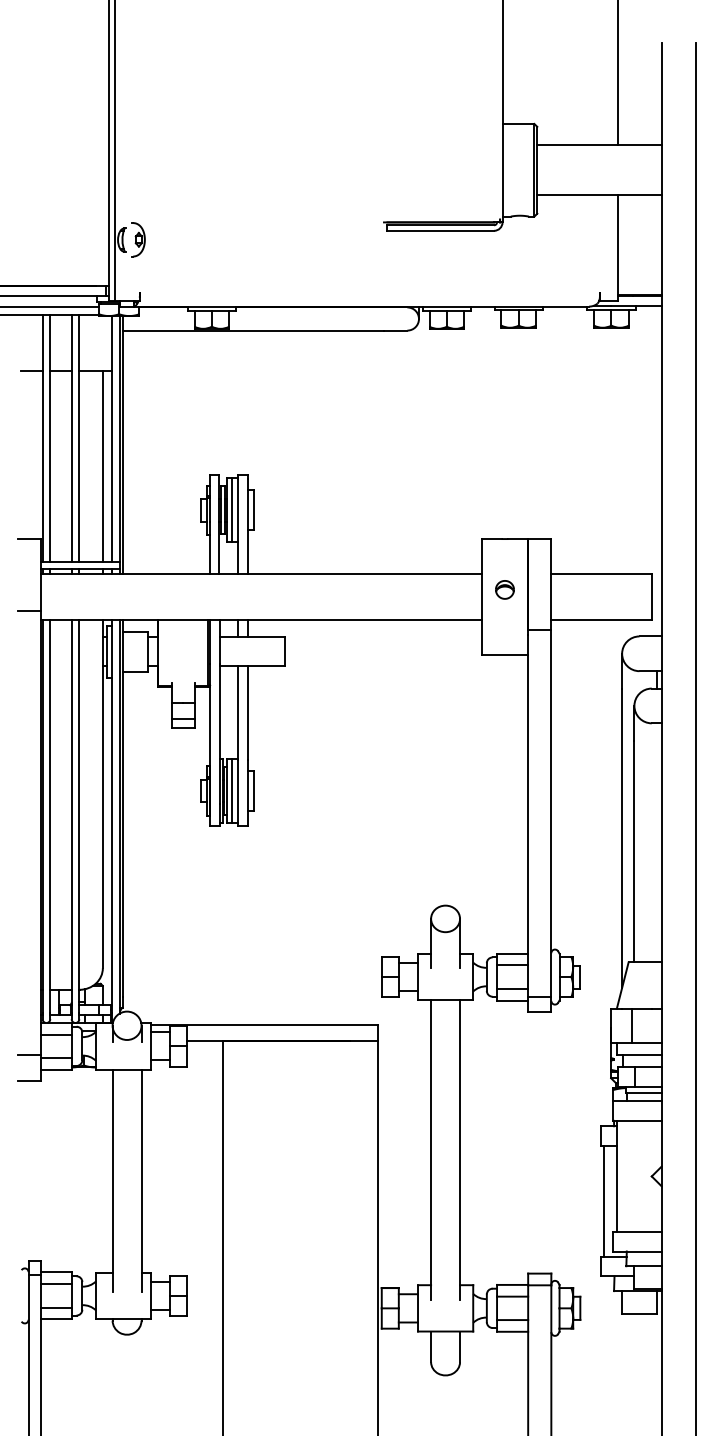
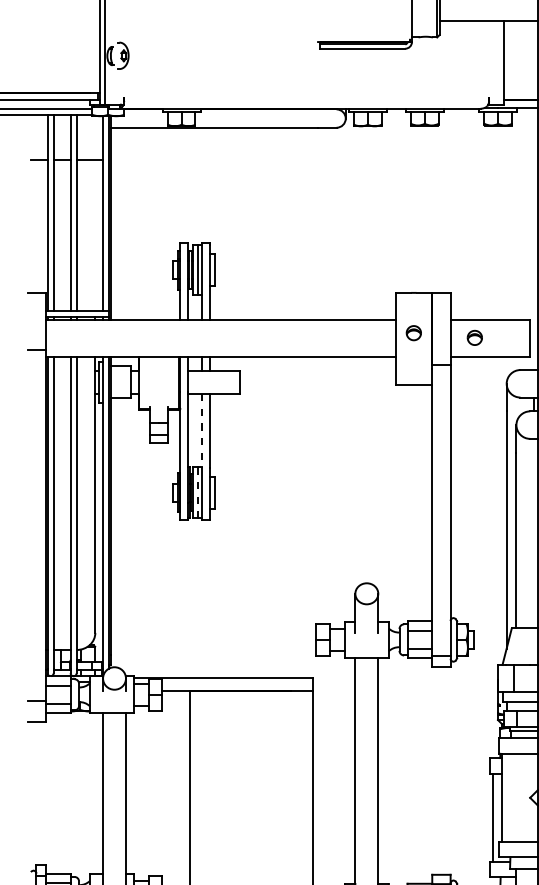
line: (102, 466) -> (95, 235), removed
part: (581, 595) -> (474, 337), added
line: (238, 713) -> (202, 431), solid -> dashed
line: (232, 791) -> (198, 492), solid -> dashed

